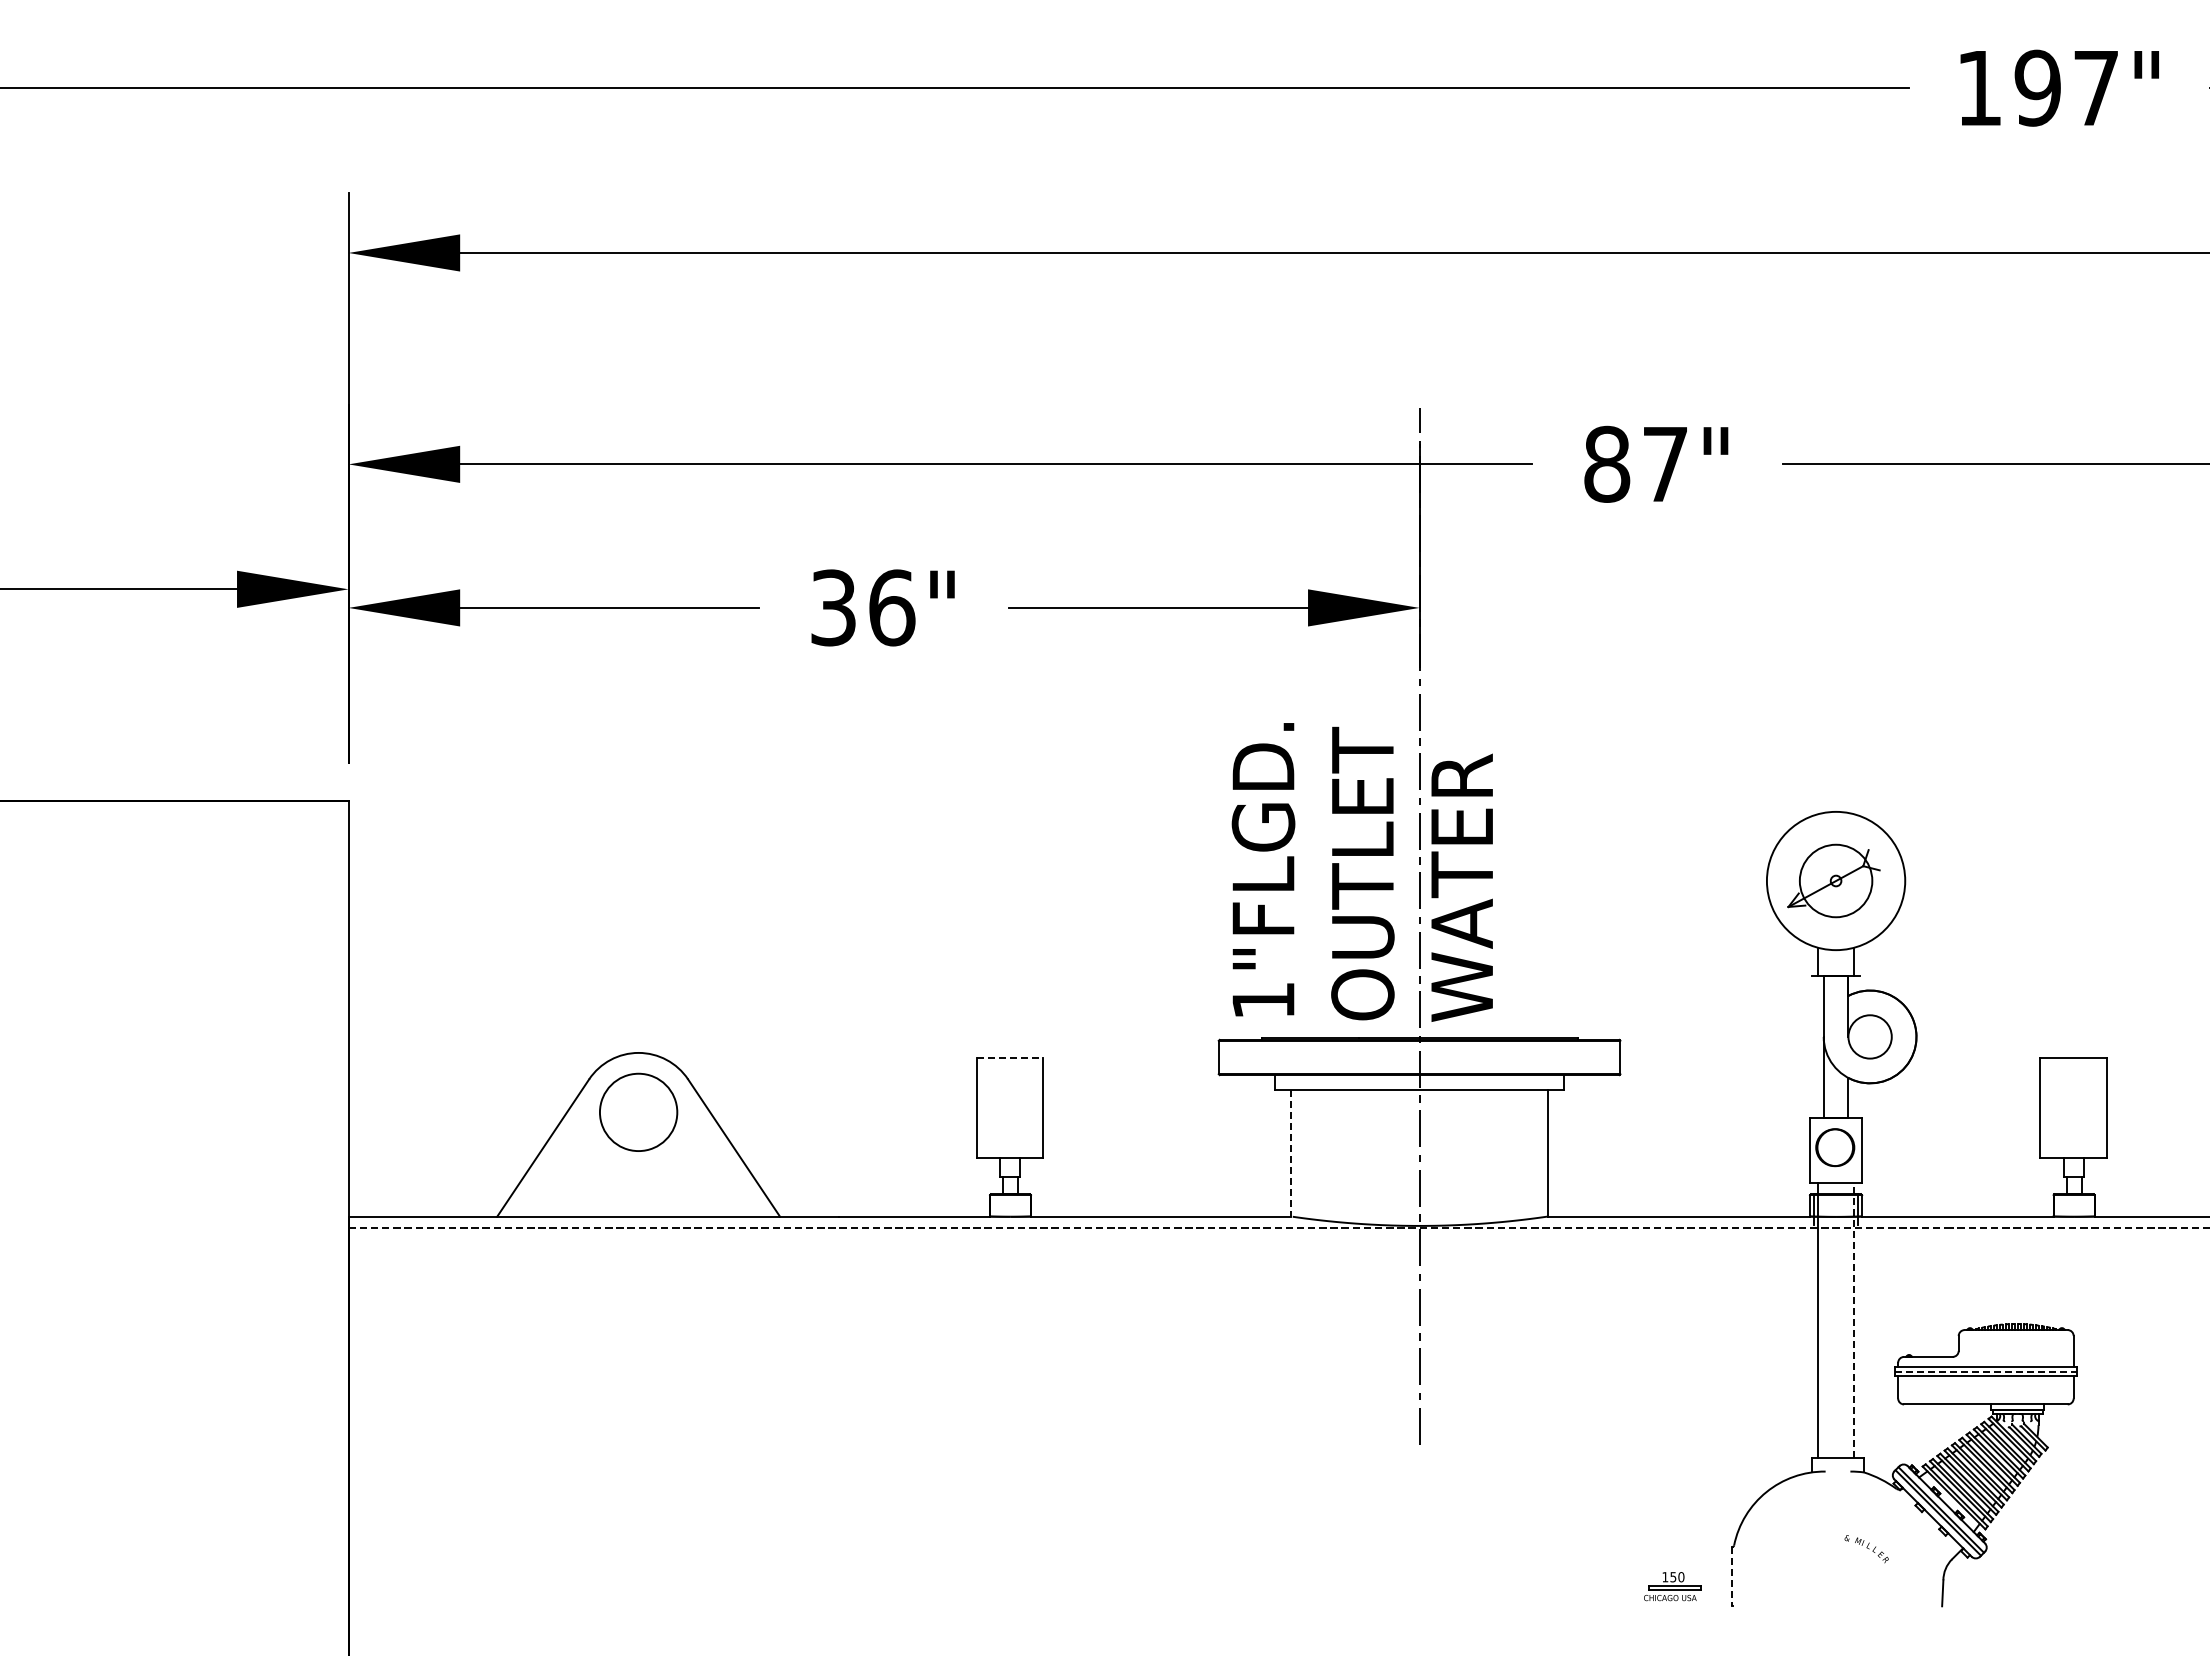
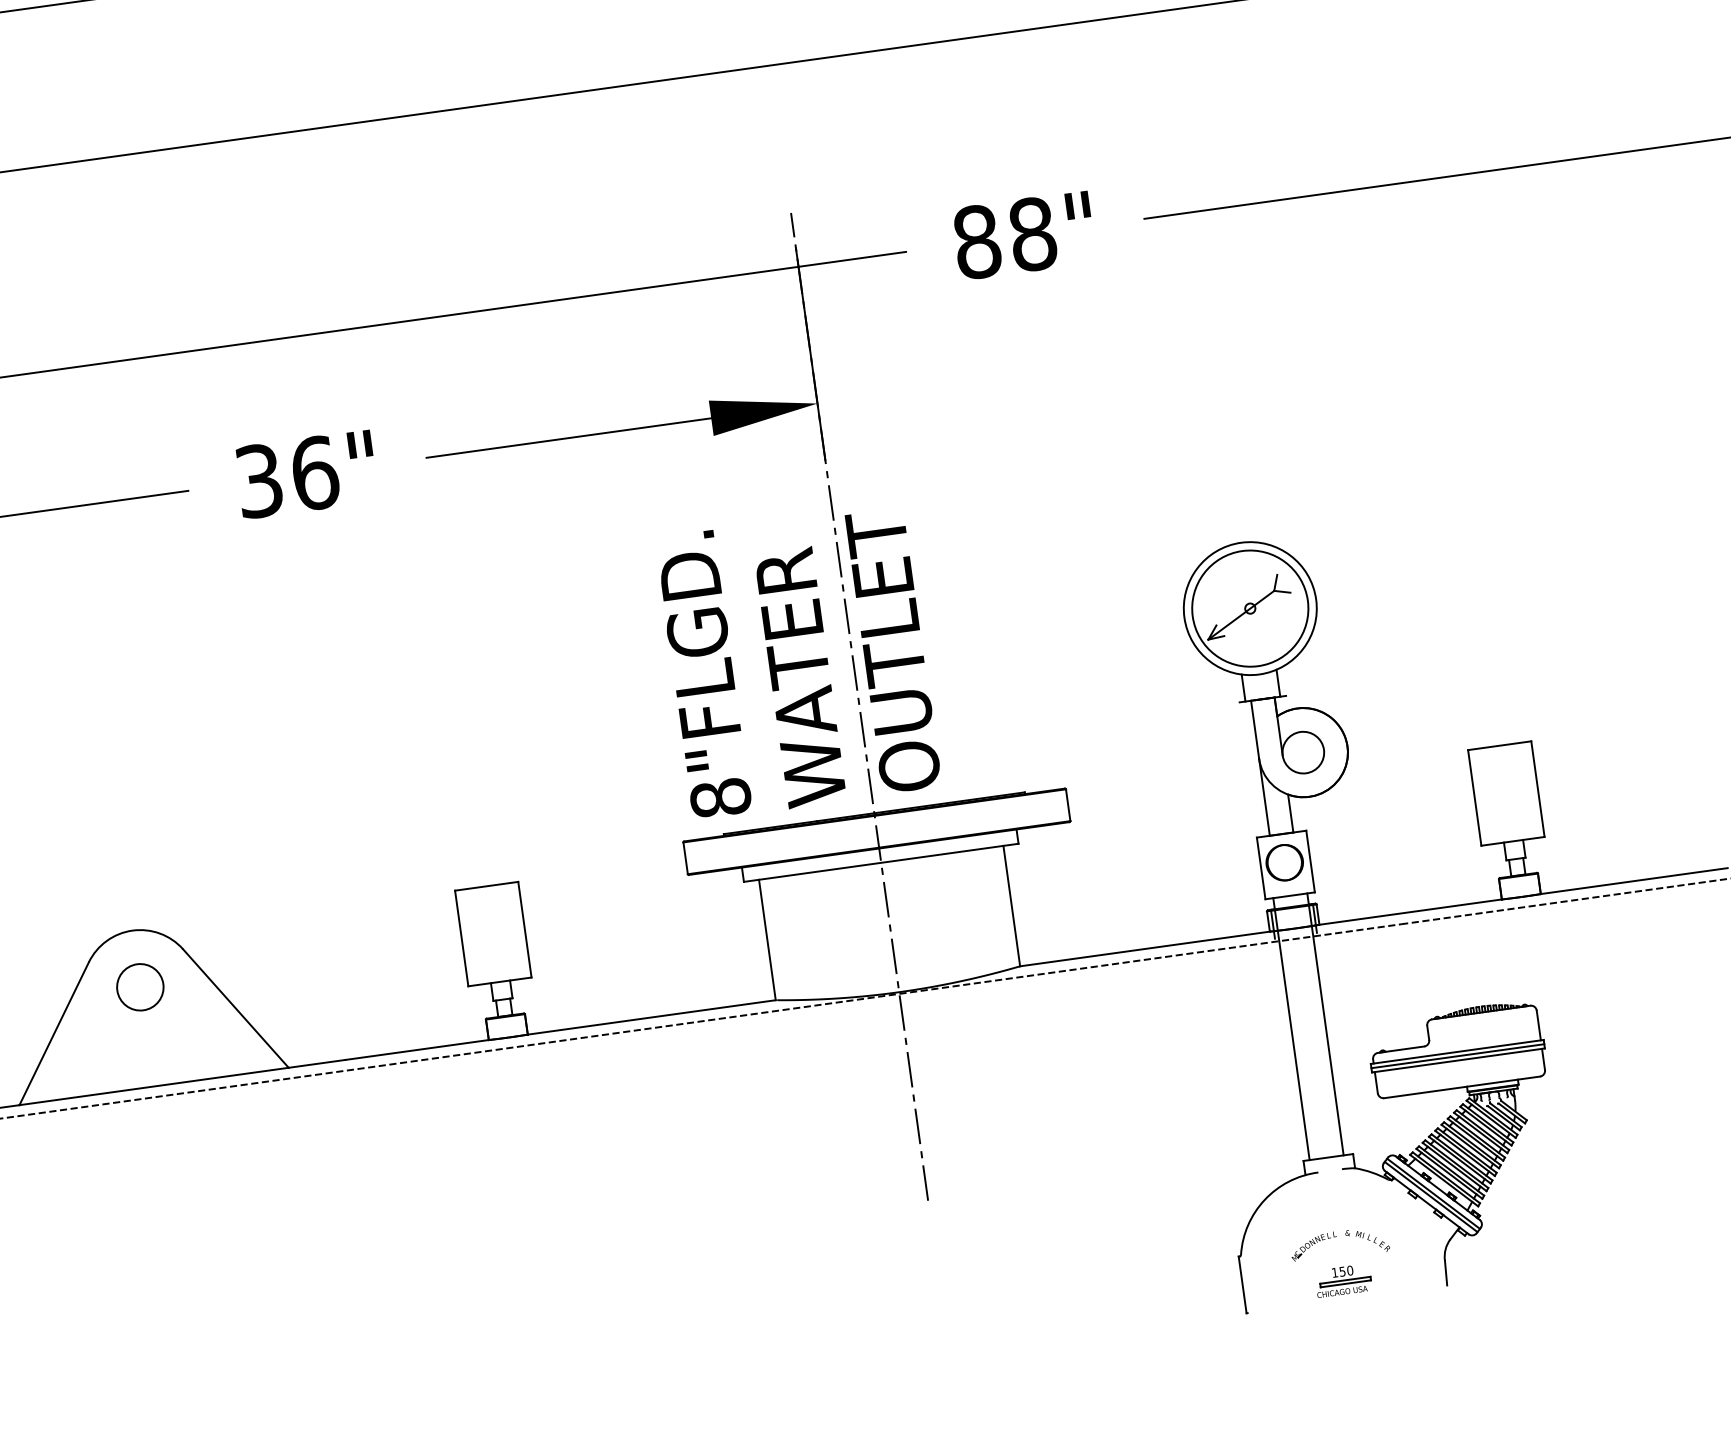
text: (1665, 463) -> (1032, 233), 87" -> 88"
text: (1362, 873) -> (798, 664), OUTLET -> WATER
text: (1461, 873) -> (892, 650), WATER -> OUTLET
circle: (1835, 880) -> (1249, 608), size x1.67
text: (1263, 1000) -> (720, 798), 1"FLGD. -> 8"FLGD.
line: (1010, 1057) -> (487, 885), dashed -> solid
circle: (638, 1112) -> (140, 987), size x0.62
line: (1291, 1153) -> (767, 940), dashed -> solid
line: (1854, 1320) -> (1325, 1024), dashed -> solid
line: (1985, 1371) -> (1457, 1056), dashed -> solid
part: (1810, 1546) -> (1313, 1245), added
line: (1731, 1576) -> (1242, 1284), dashed -> solid
part: (1672, 1586) -> (1342, 1280), moved

